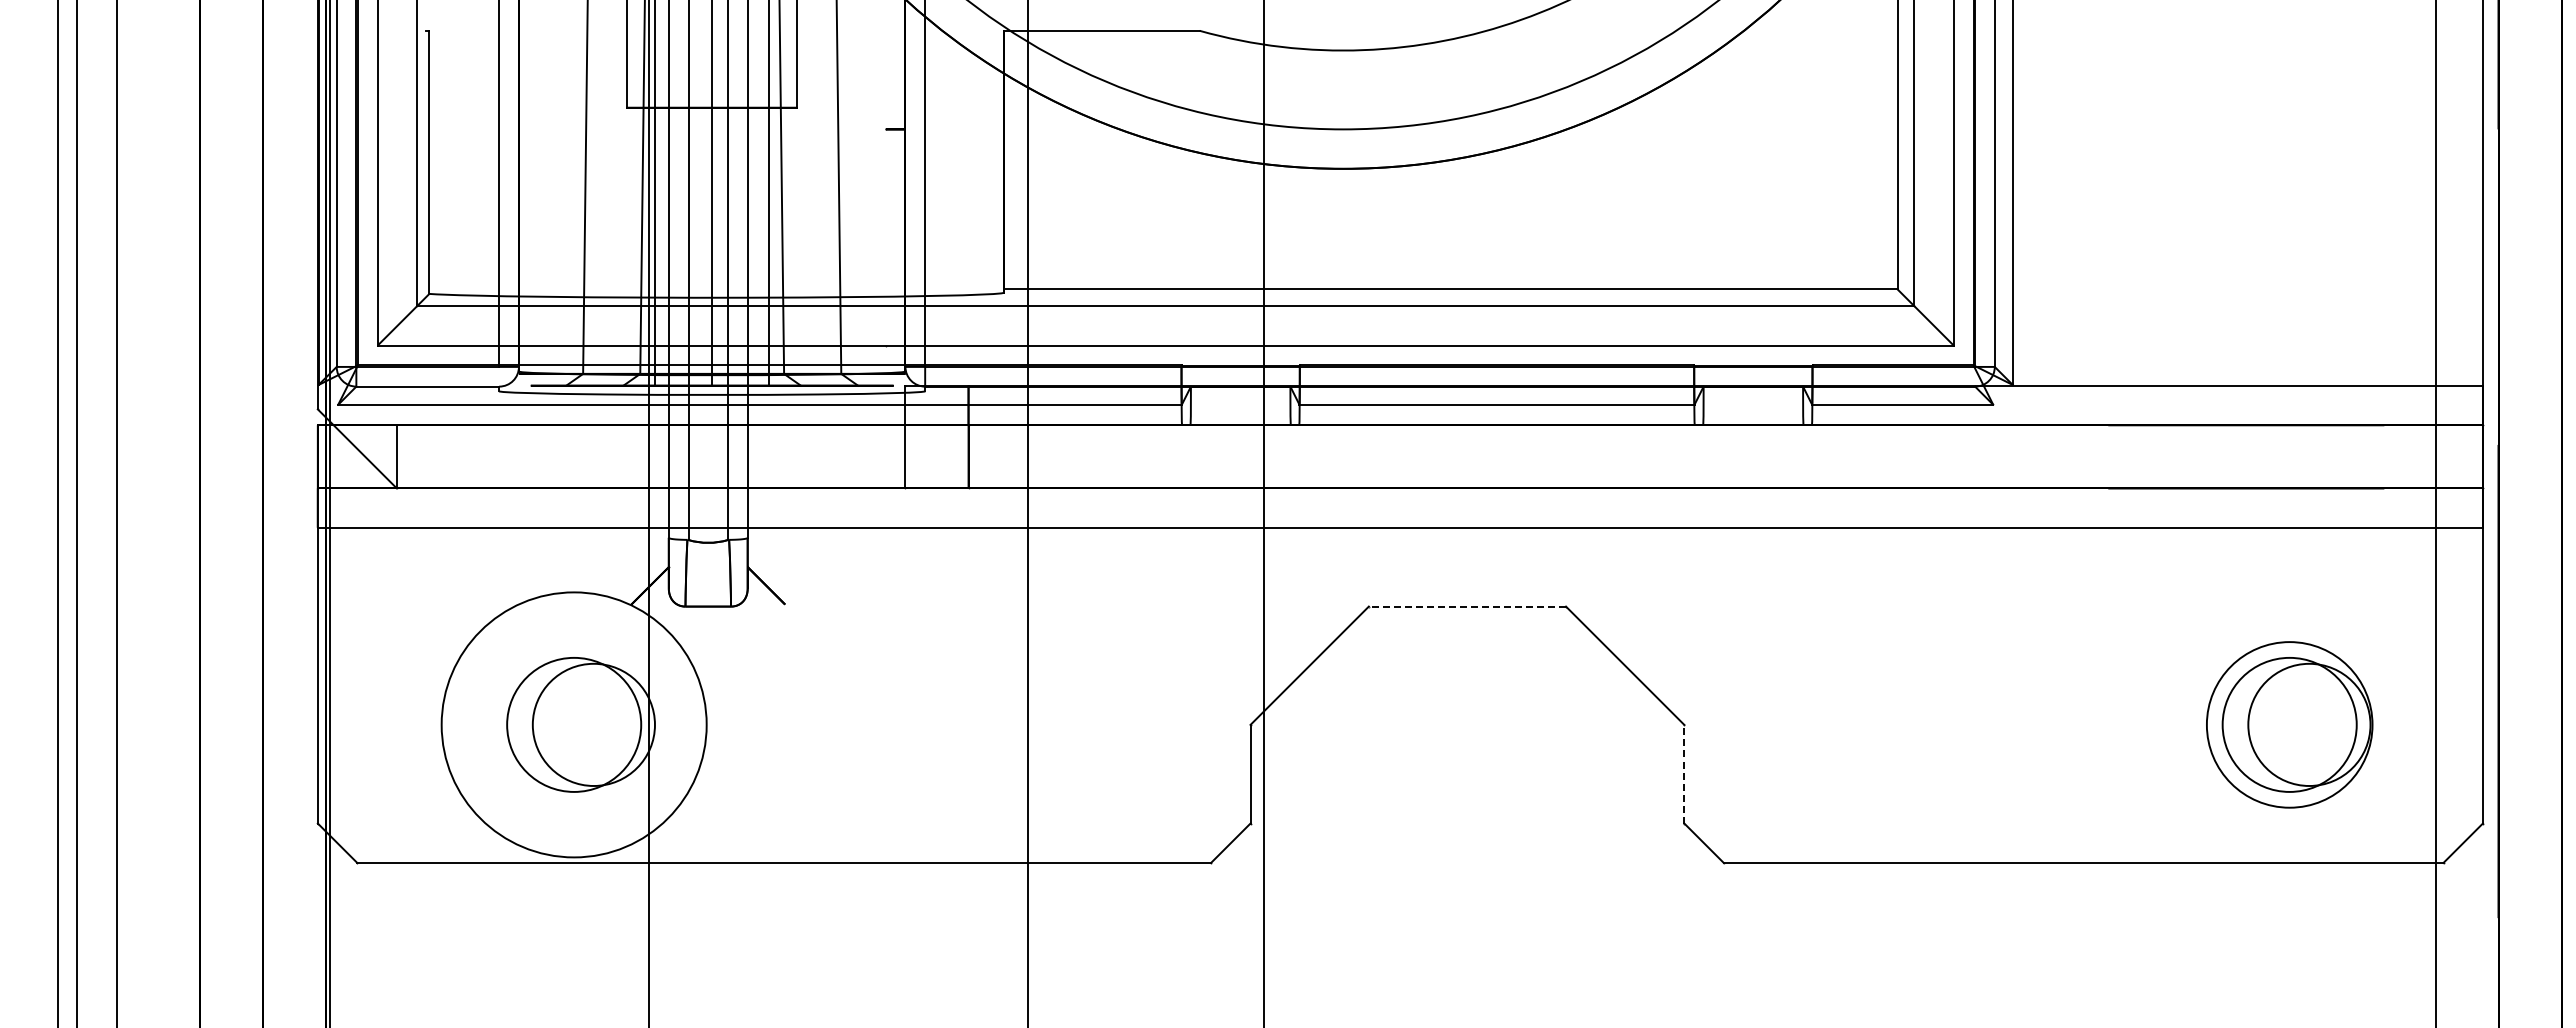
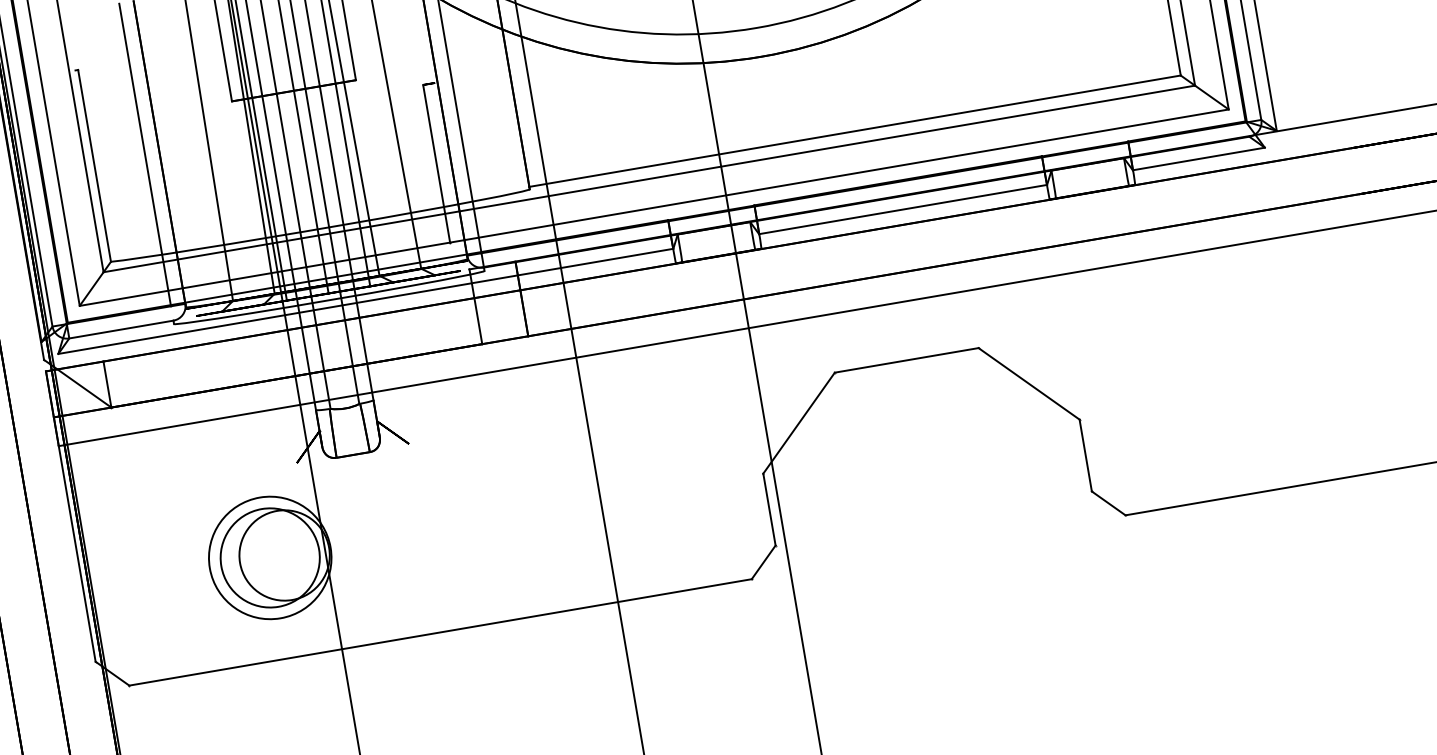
line: (885, 237) -> (436, 163), added
line: (1467, 606) -> (906, 360), dashed -> solid
circle: (574, 724) -> (270, 557), size x0.62
line: (1684, 773) -> (1085, 455), dashed -> solid

